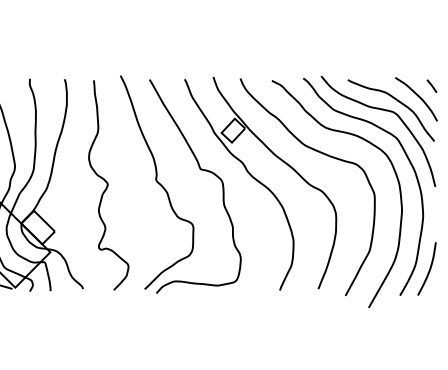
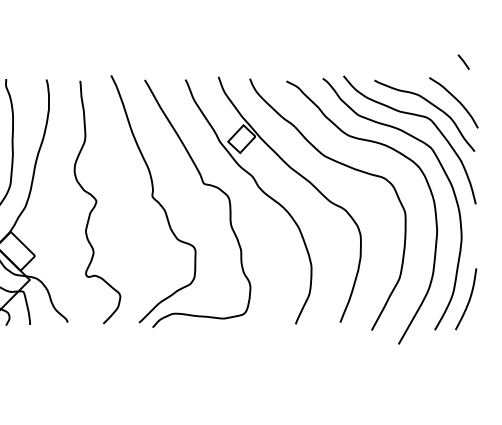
line: (431, 85) -> (463, 61), moved

